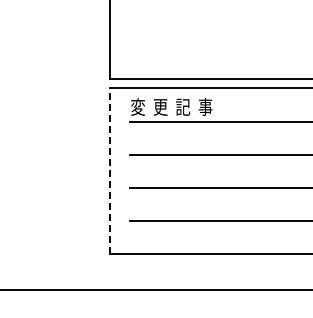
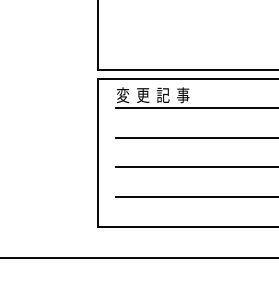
line: (109, 170) -> (97, 151), dashed -> solid

